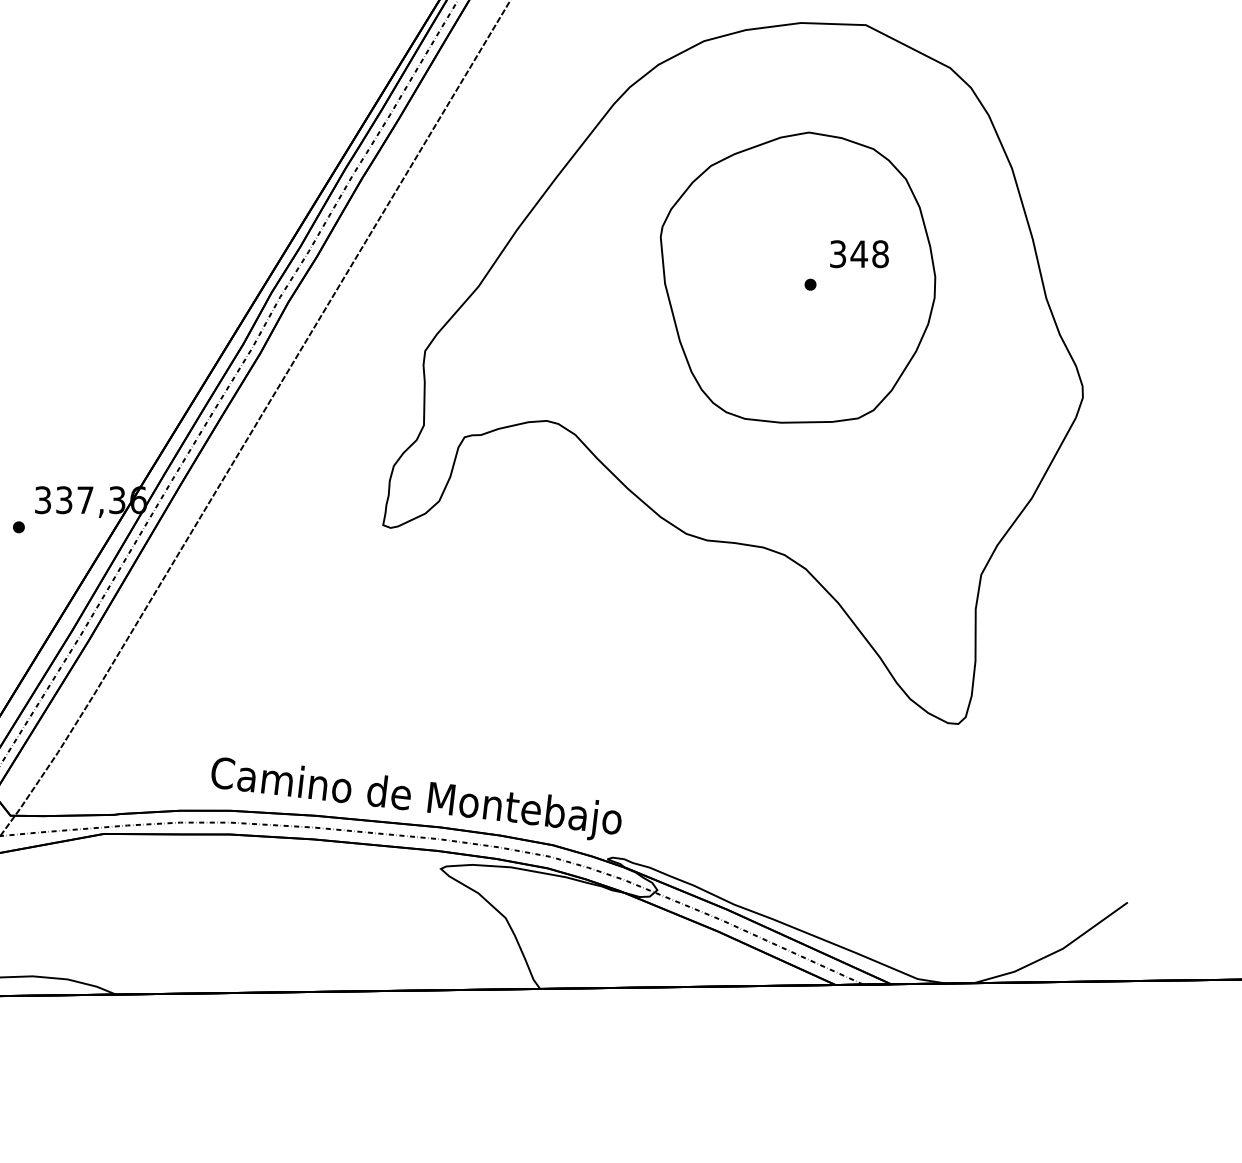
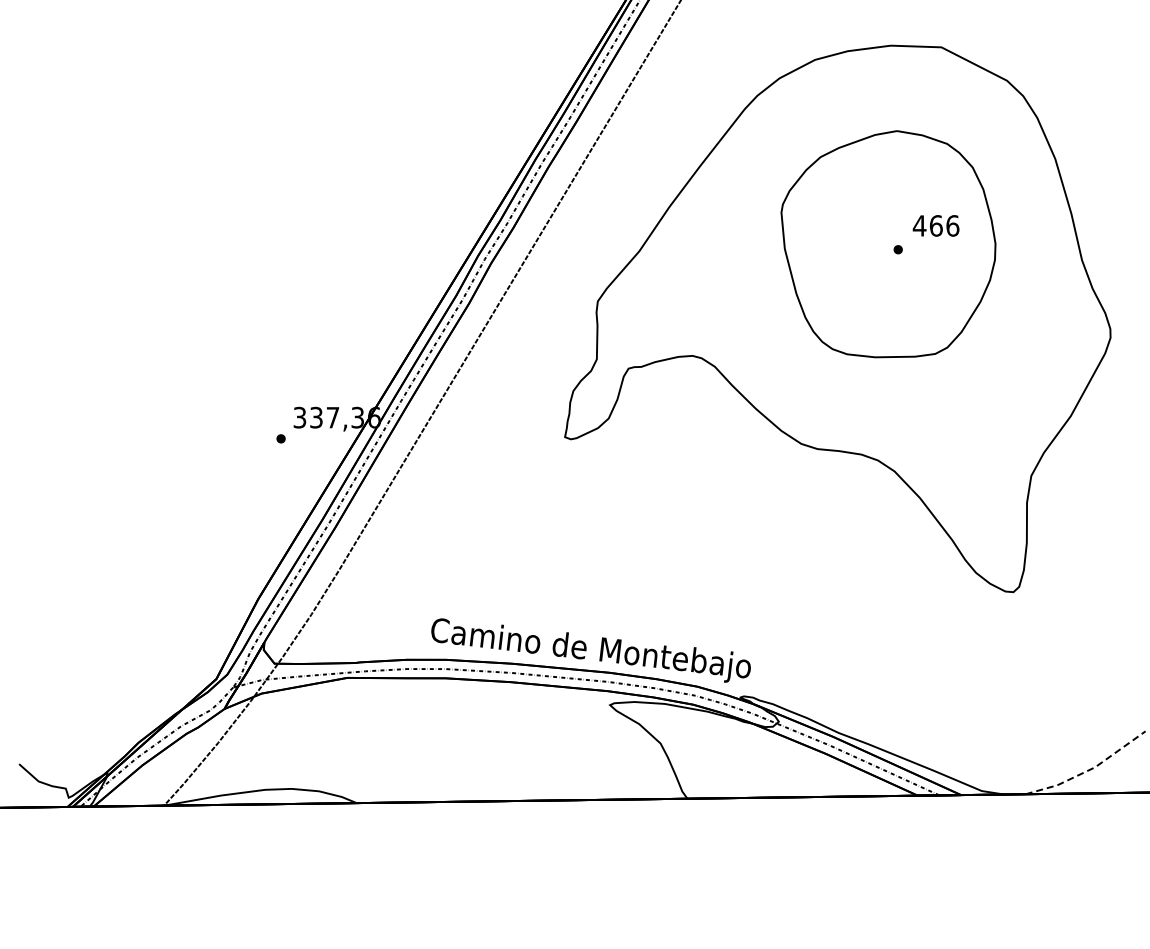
text: (858, 253) -> (935, 225), 348 -> 466
line: (1055, 951) -> (1089, 769), solid -> dashed

